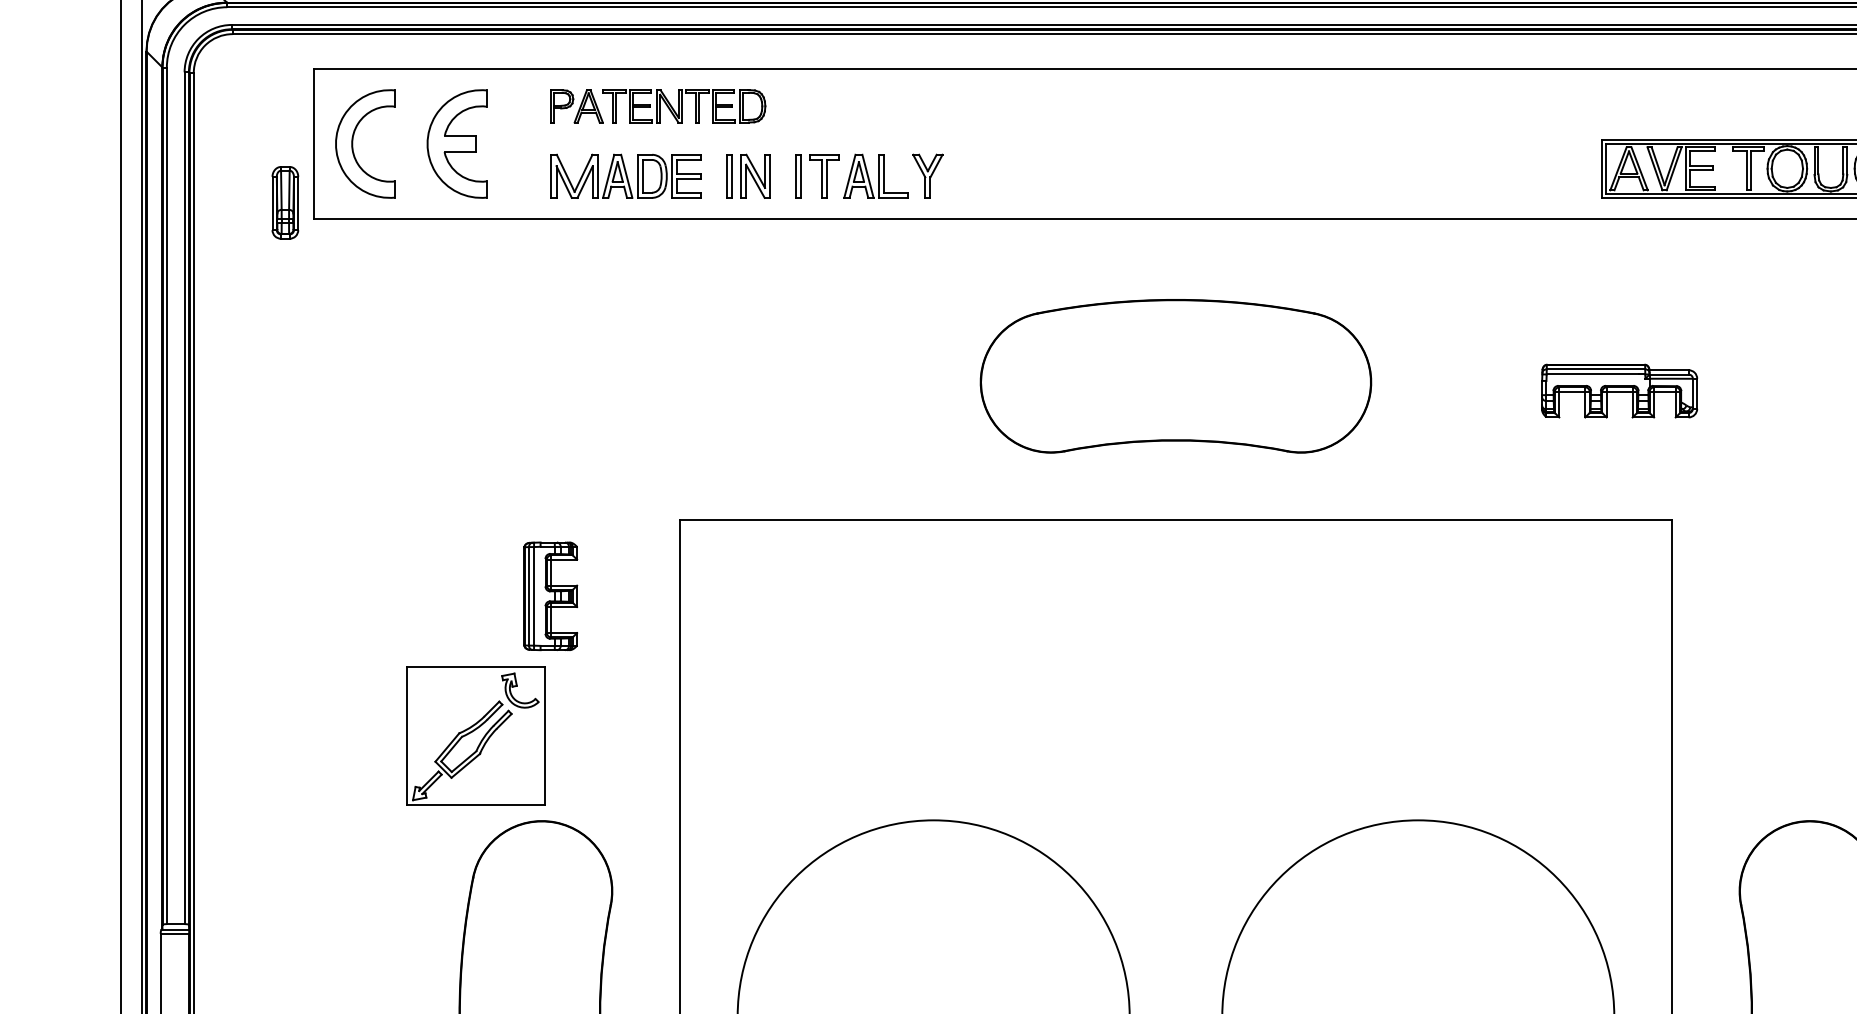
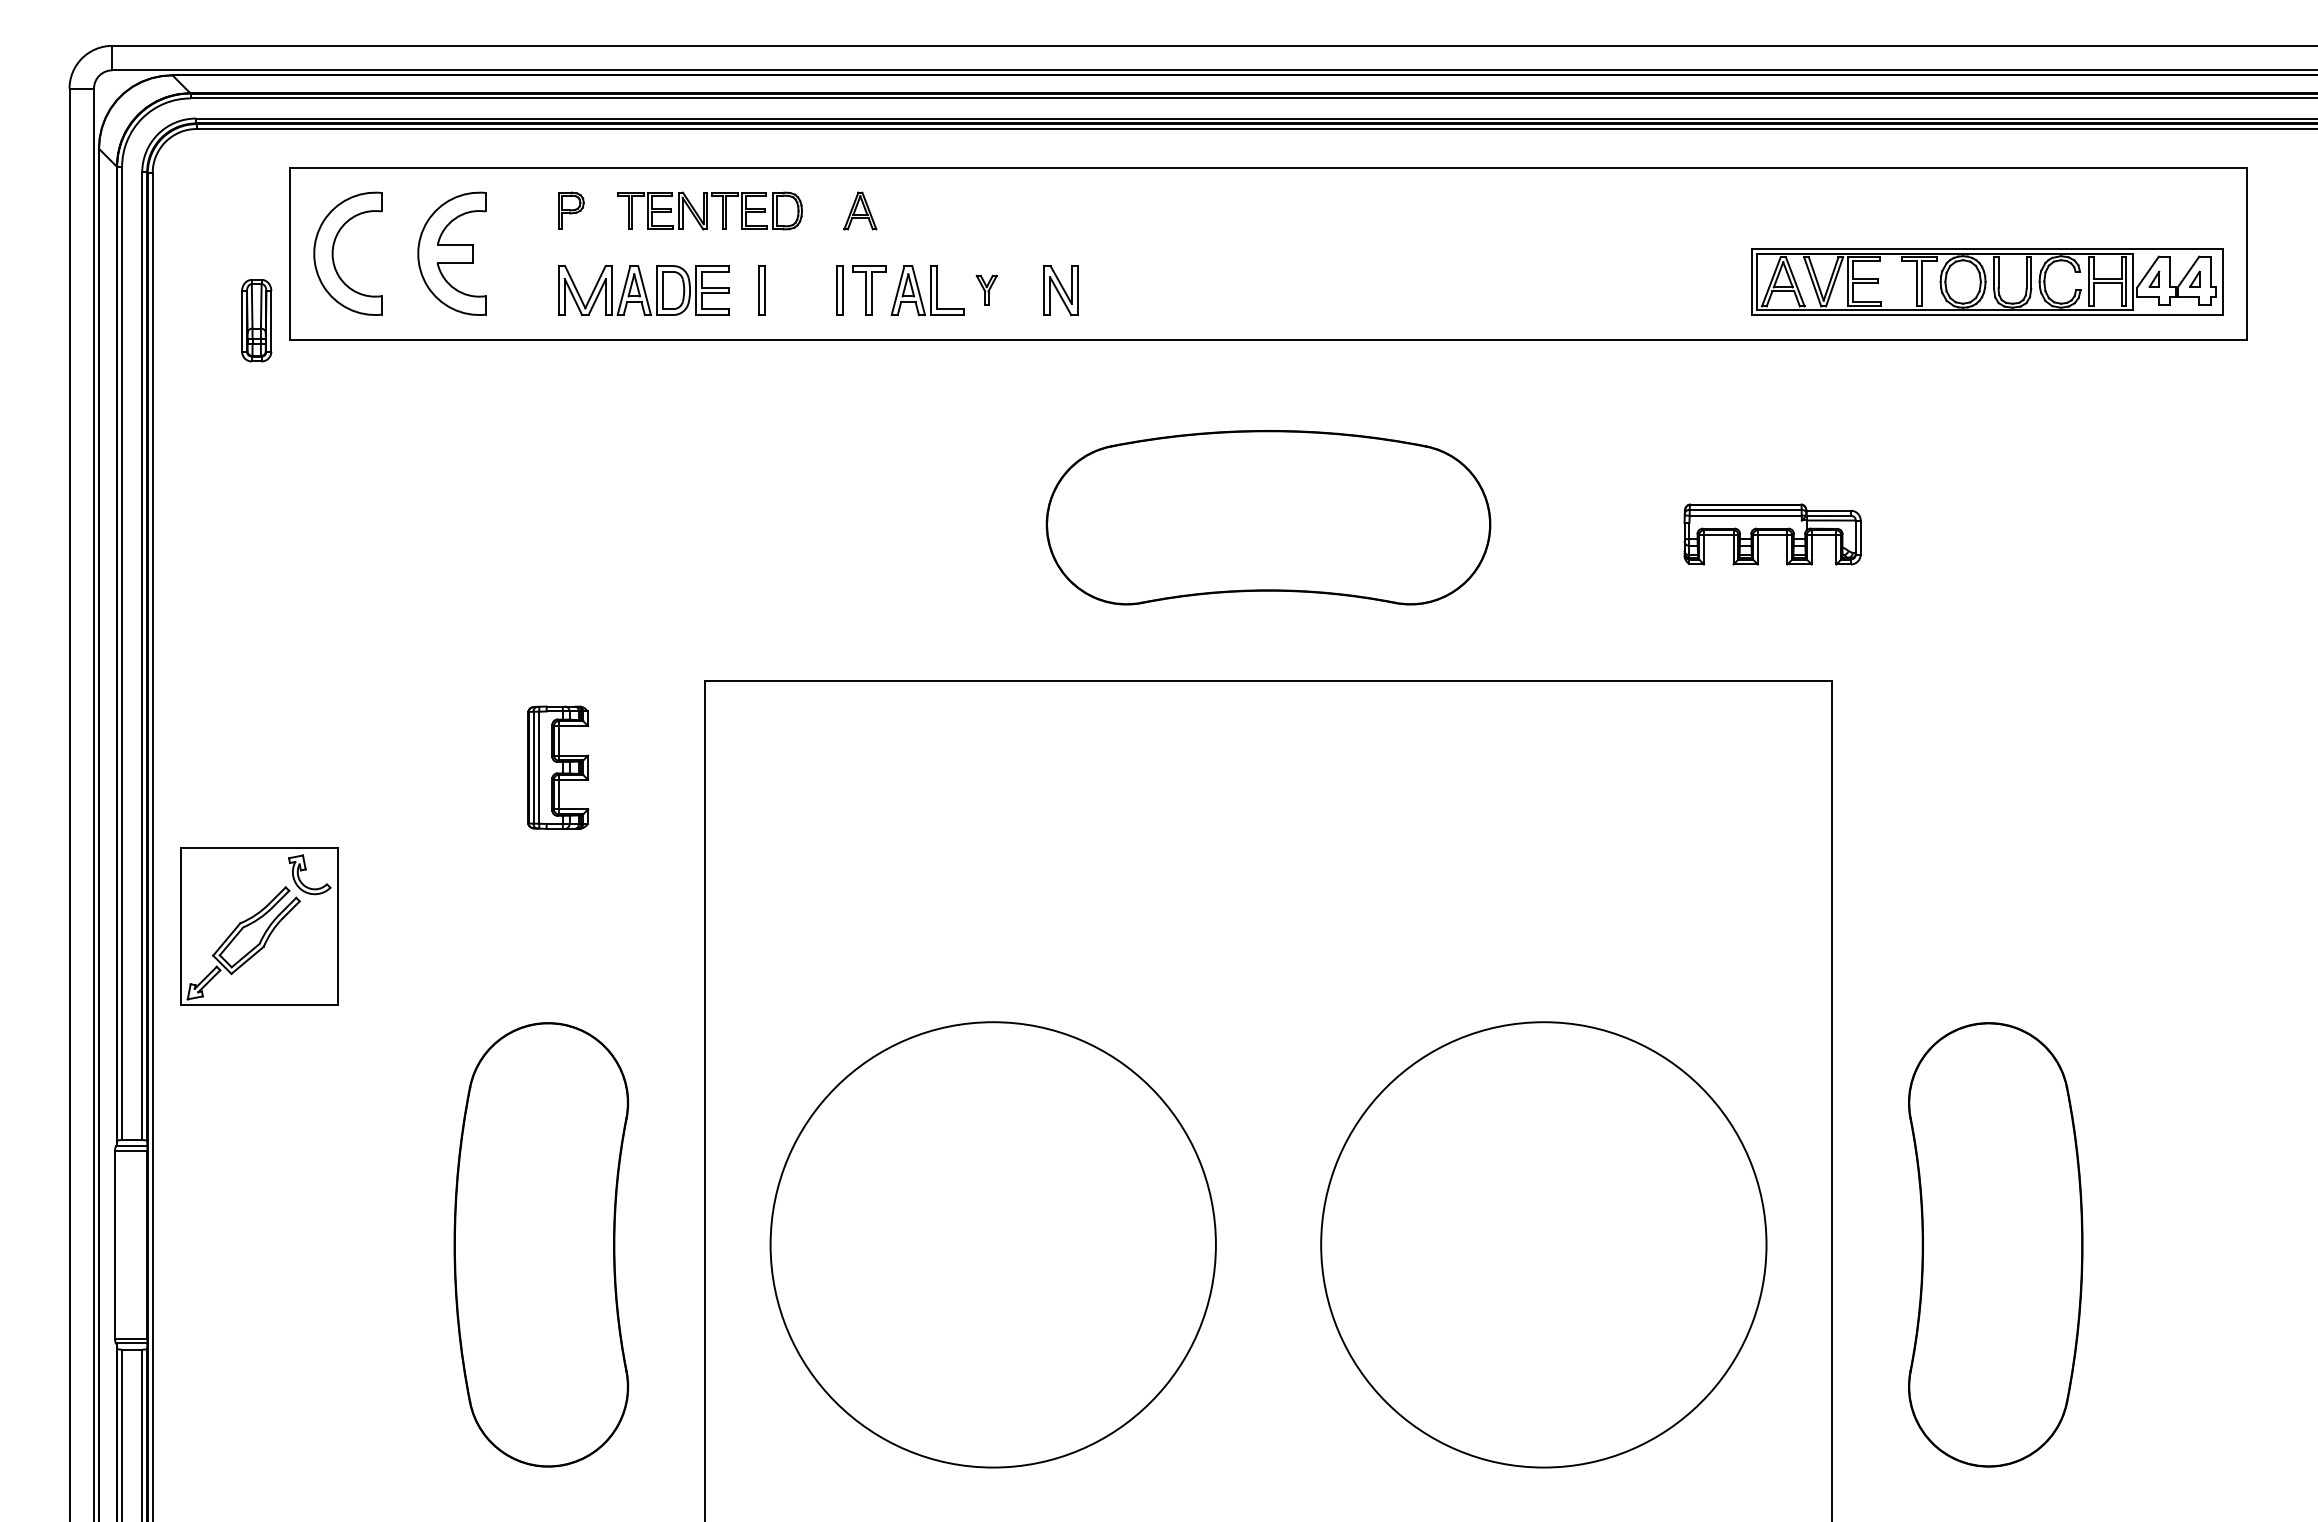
part: (588, 105) -> (860, 210), moved
part: (755, 176) -> (1060, 290), moved
part: (927, 176) -> (986, 290), size x0.6
part: (476, 736) -> (259, 926), moved

